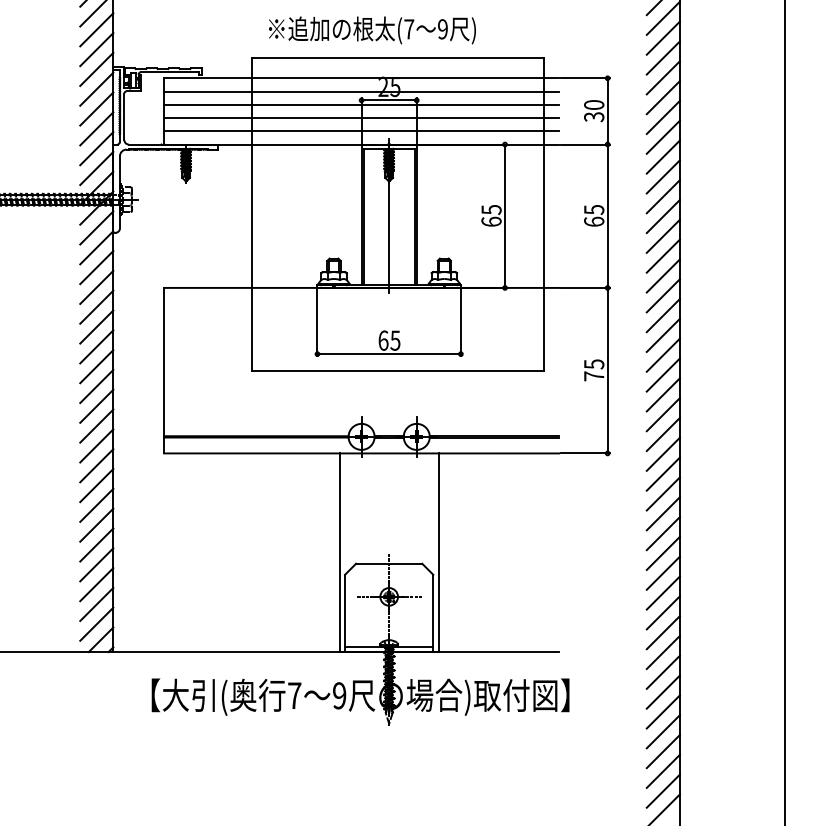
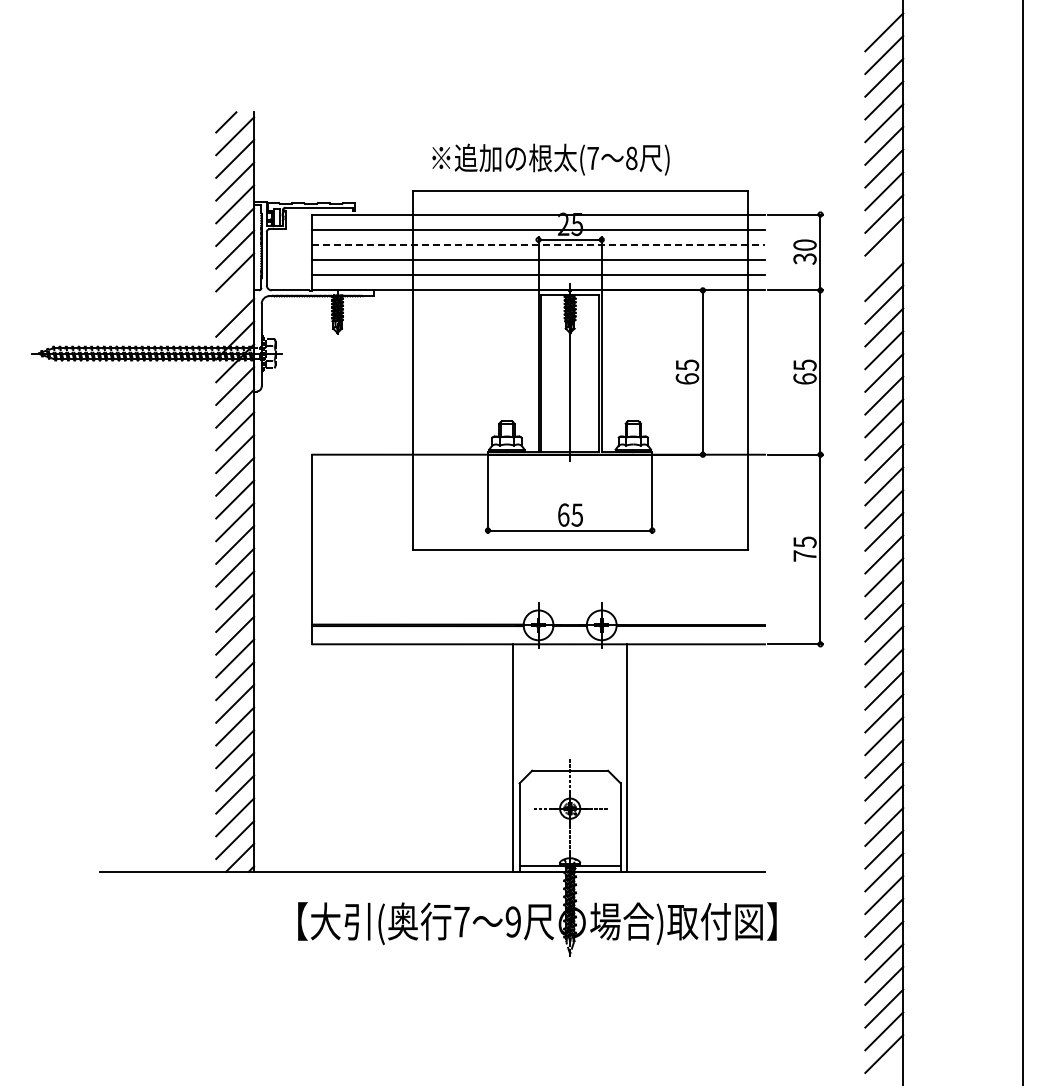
text: (442, 29) -> (631, 158), 9 -> 8
line: (362, 104) -> (539, 244), solid -> dashed
line: (663, 117) -> (884, 259), removed
line: (97, 148) -> (235, 295), removed

